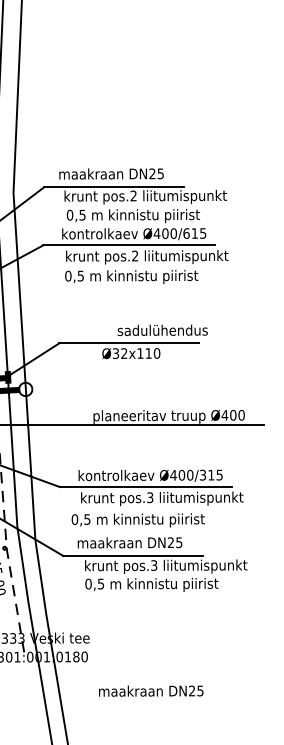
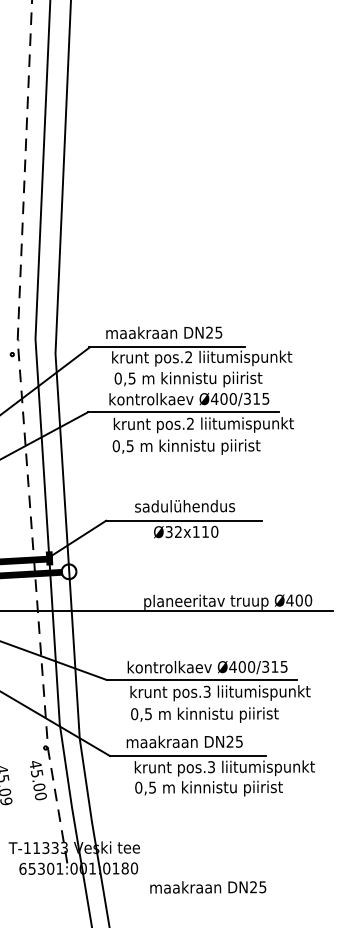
text: (186, 233) -> (247, 398), Ø400/615 -> Ø400/315
text: (162, 330) -> (184, 506), moved
text: (137, 519) -> (204, 714), moved
text: (151, 691) -> (208, 887), moved

